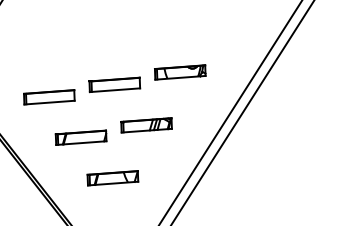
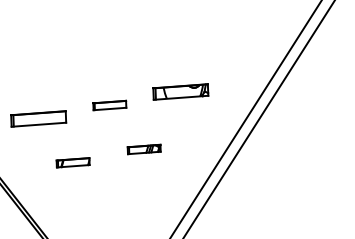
part: (114, 84) -> (109, 105), size x0.6
part: (146, 125) -> (144, 149), size x0.6
part: (80, 137) -> (72, 162), size x0.6
part: (112, 178) -> (107, 207), removed

